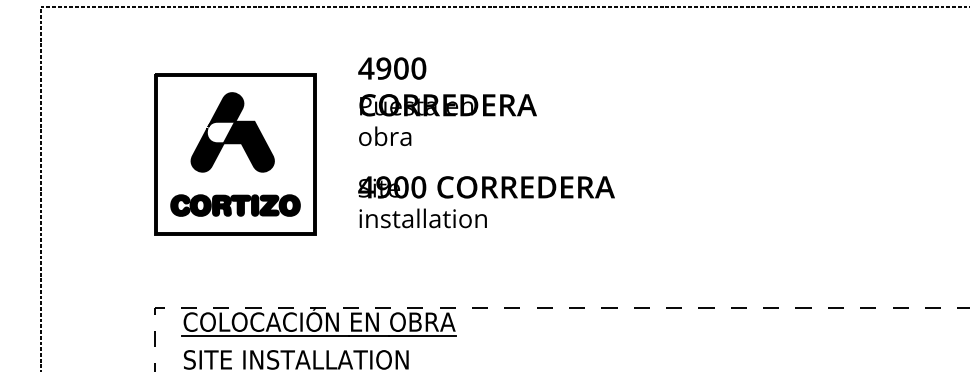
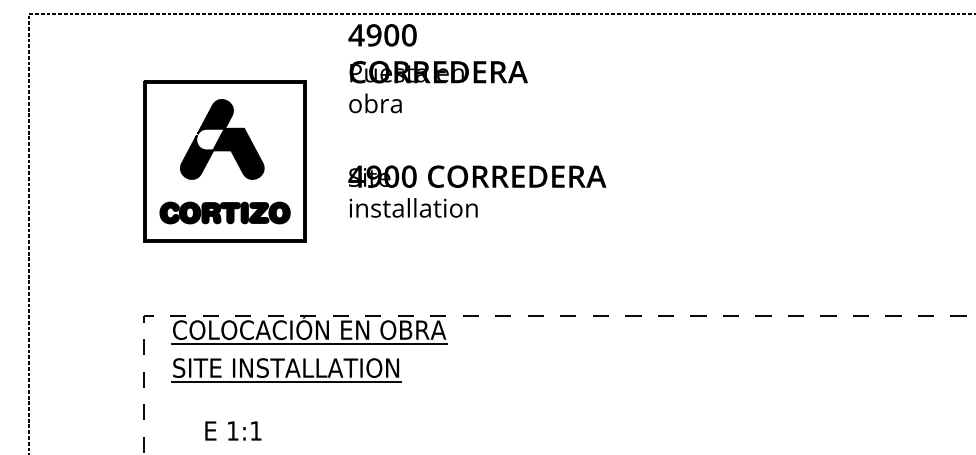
text: (446, 101) -> (437, 68), moved
text: (486, 202) -> (477, 191), moved

